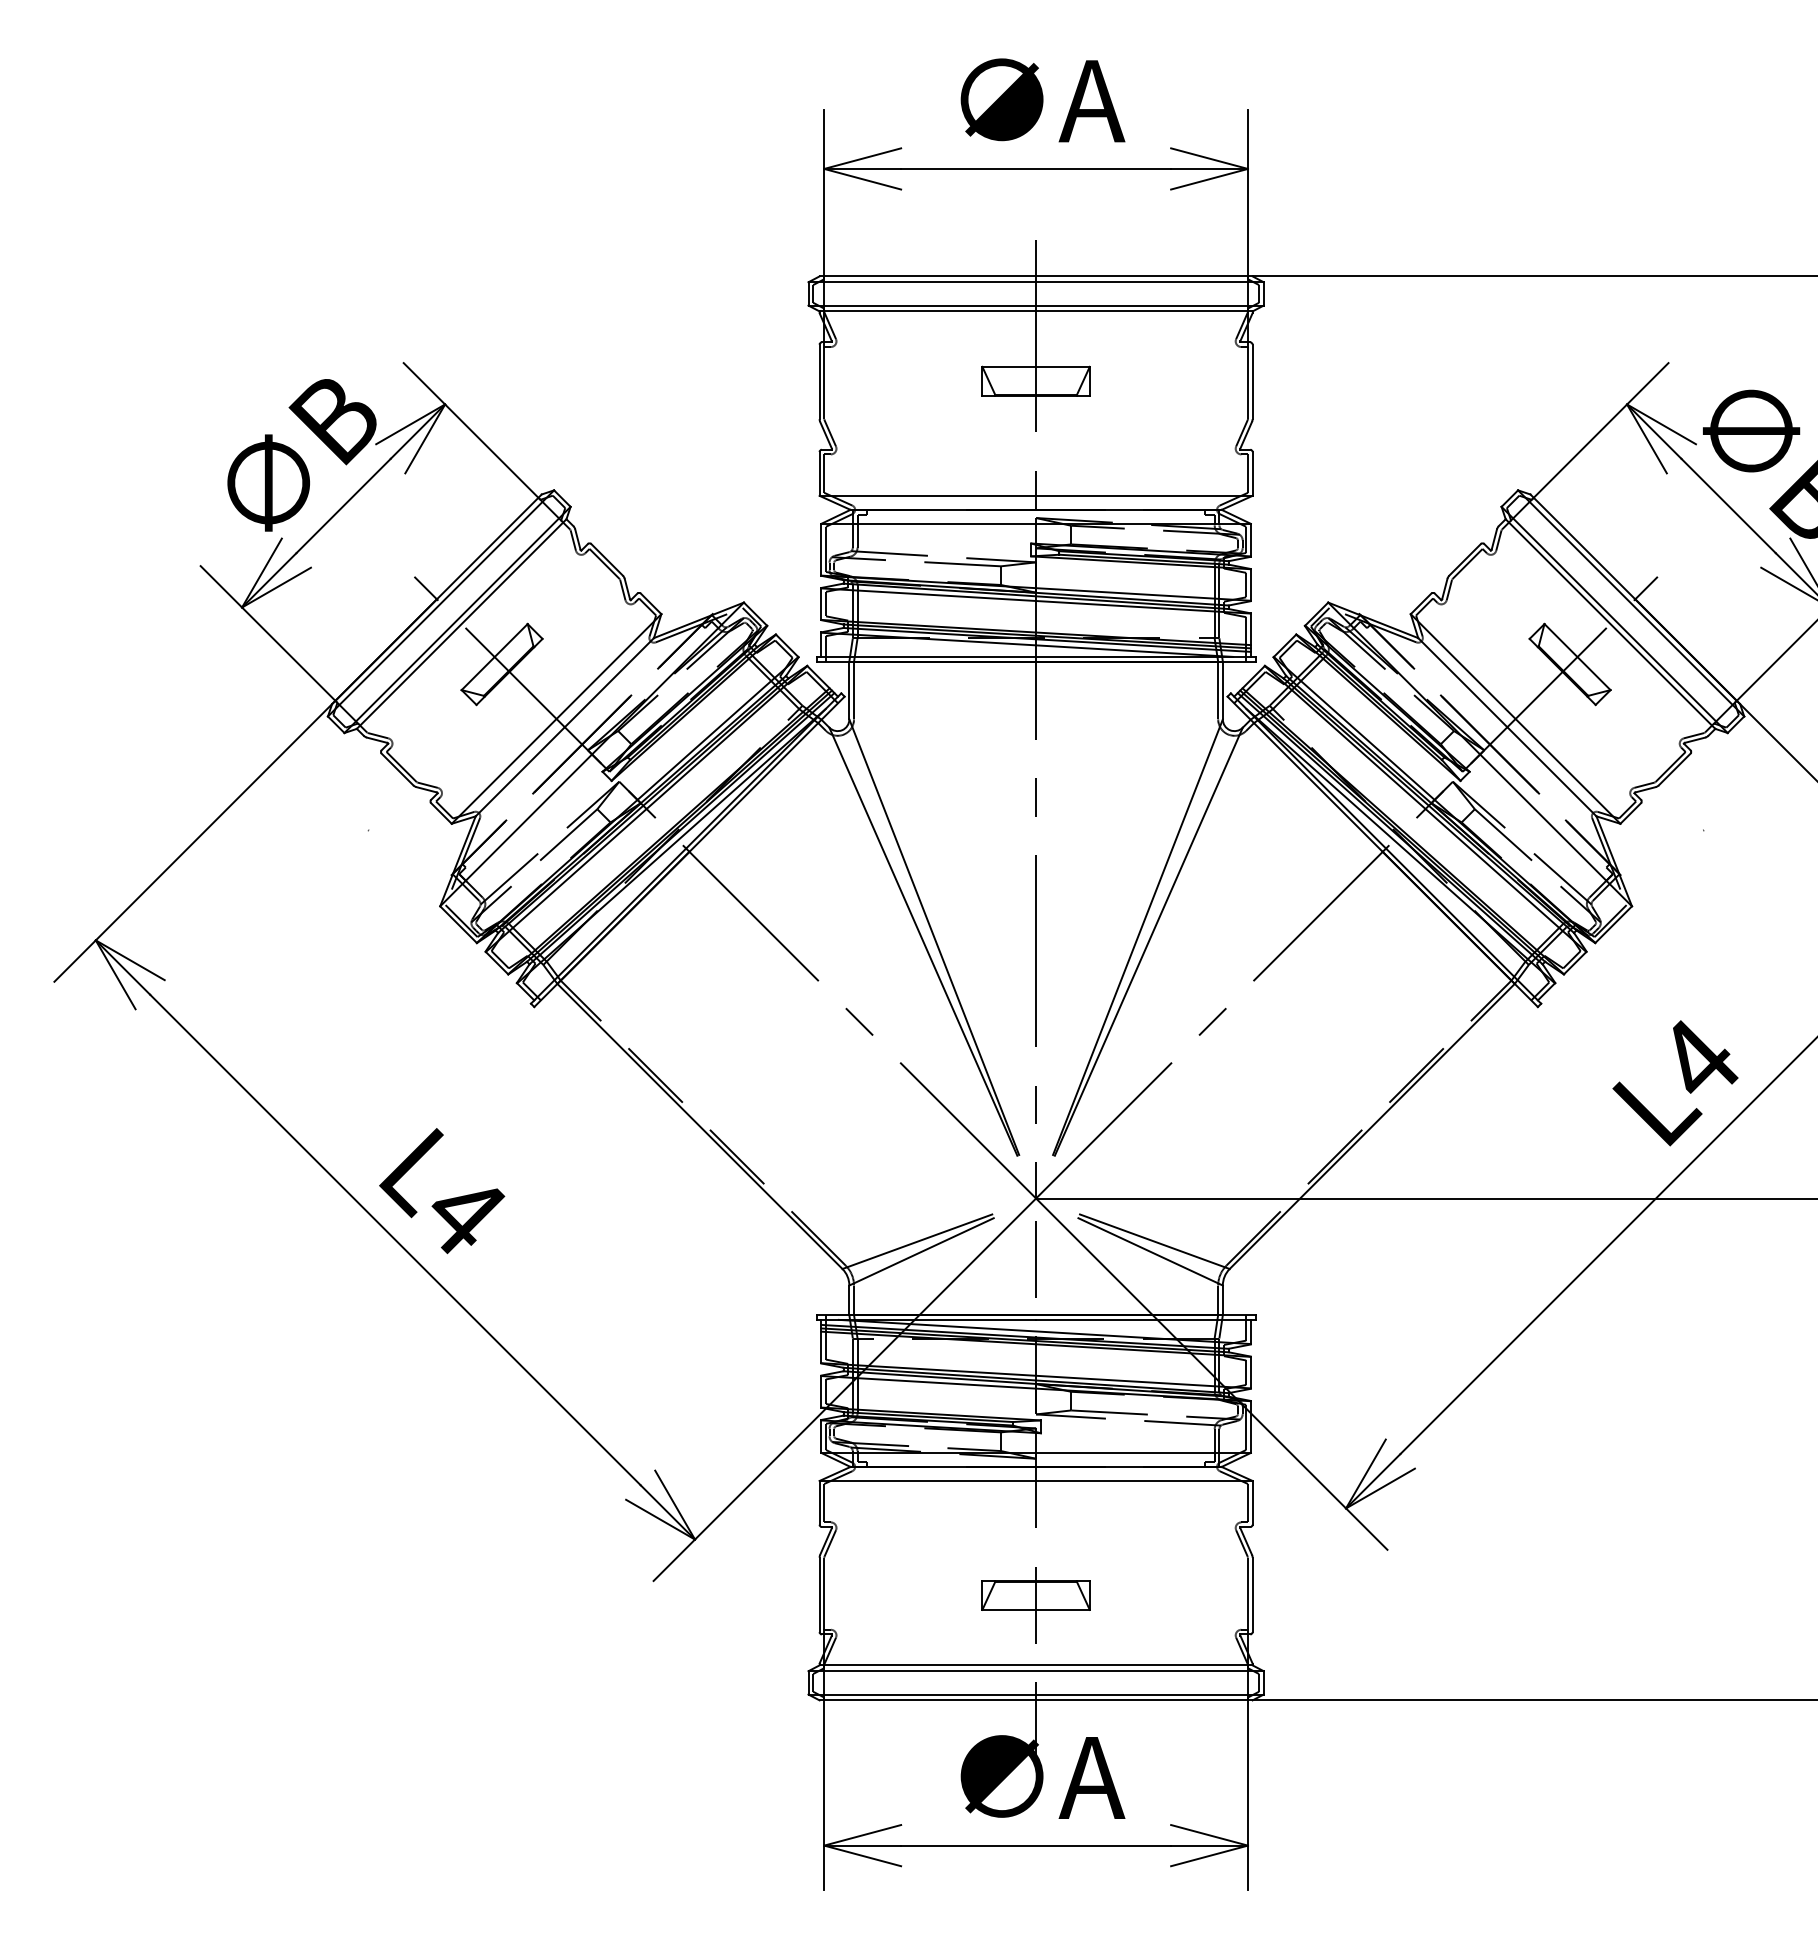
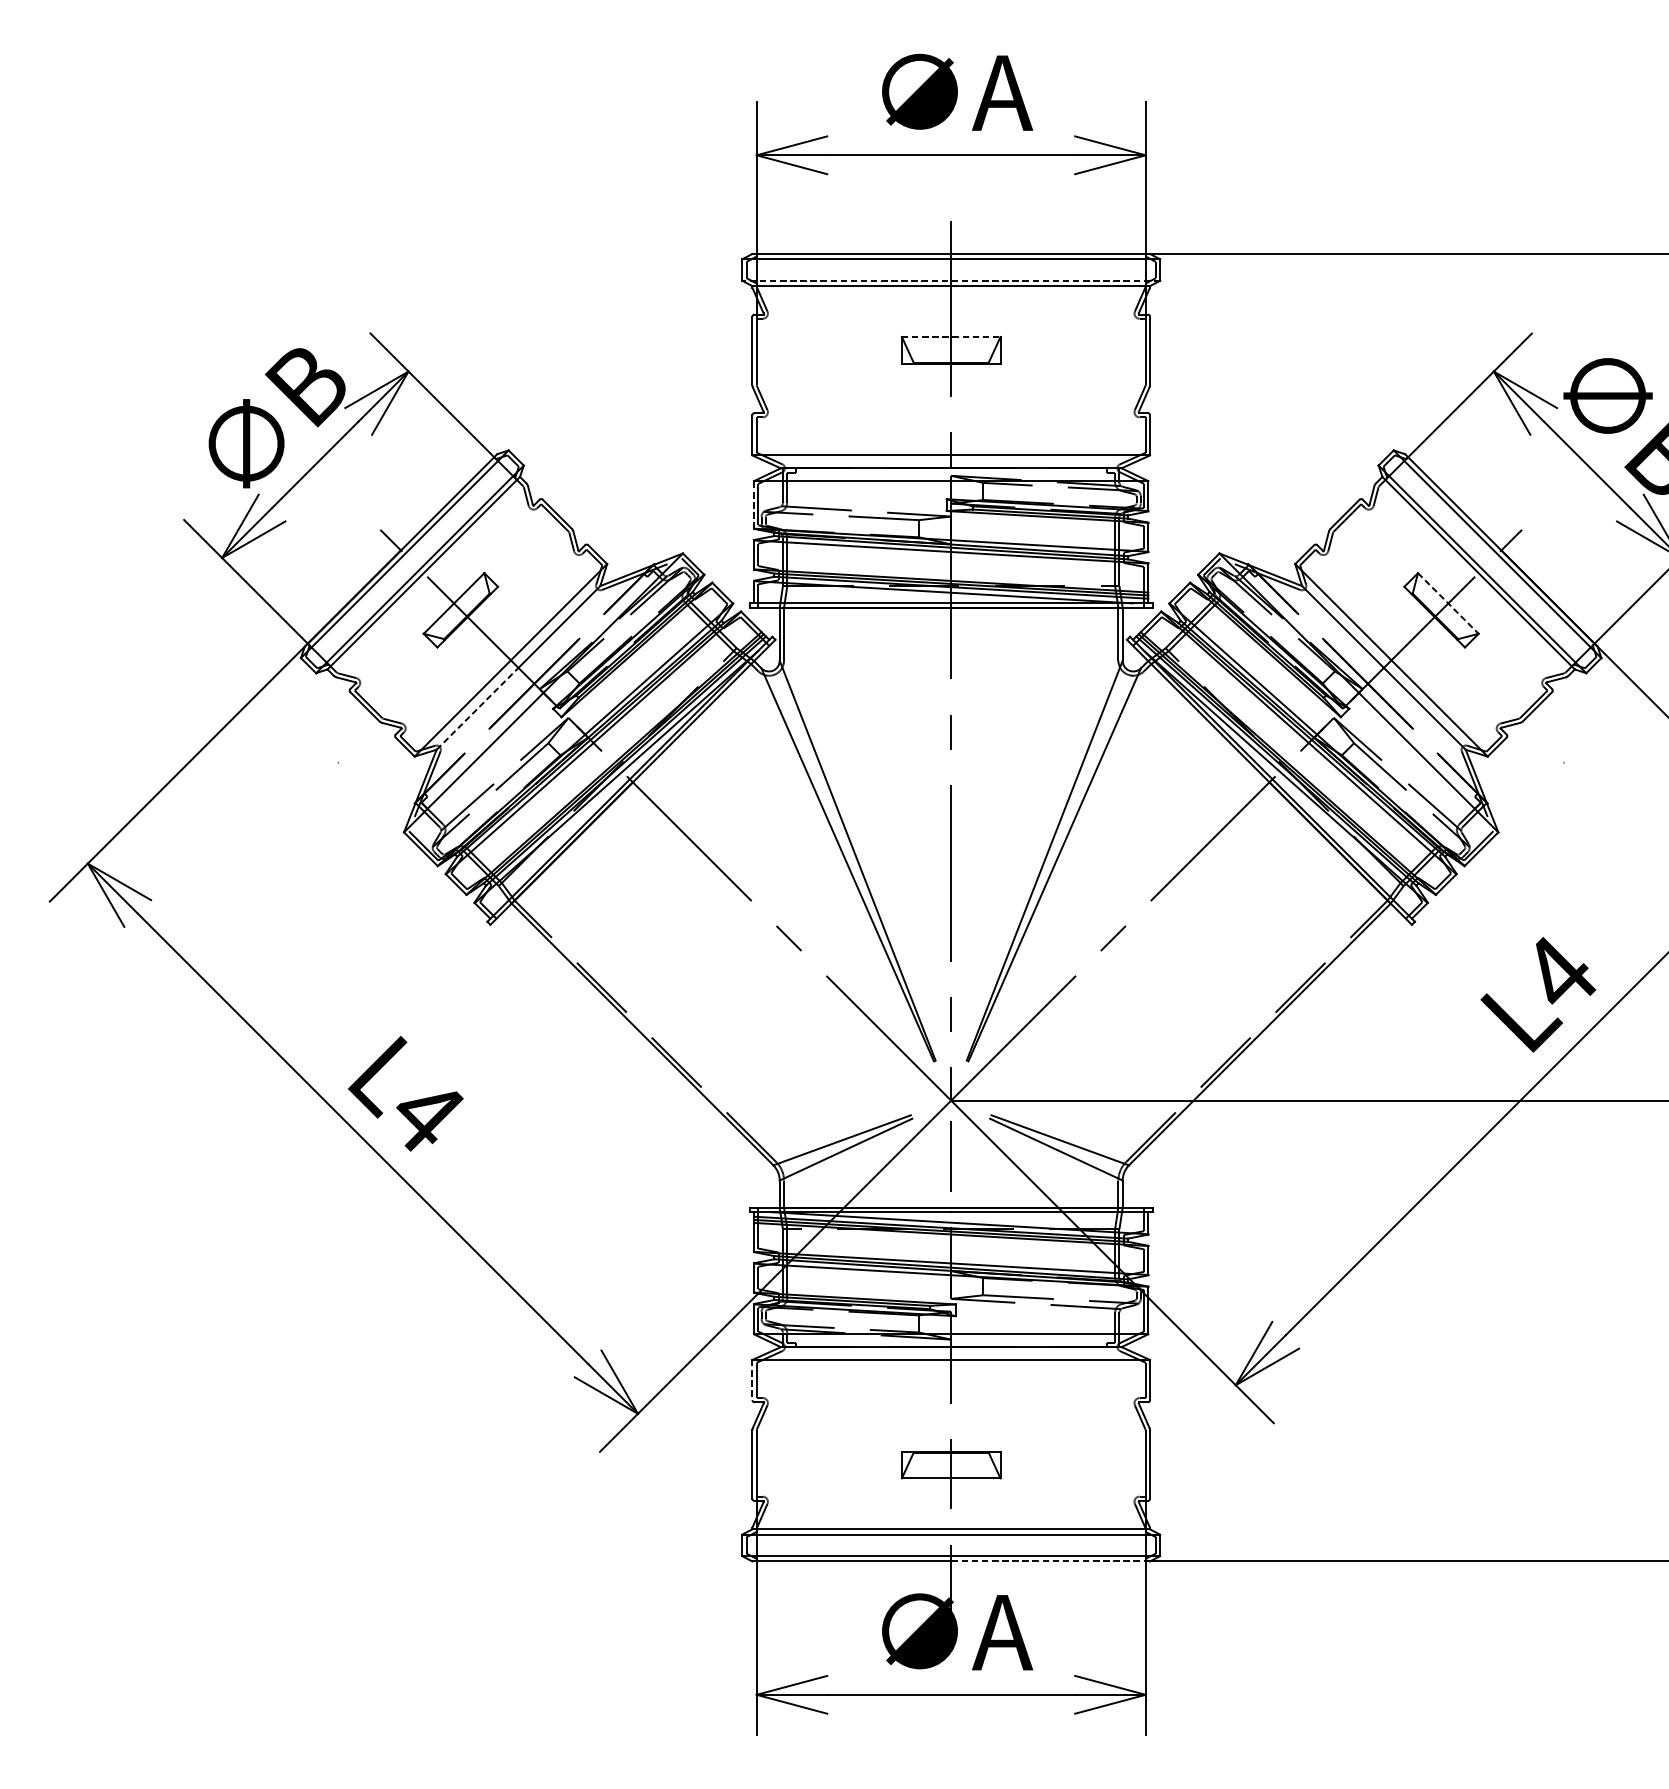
line: (1036, 305) -> (951, 280), solid -> dashed
line: (1036, 366) -> (951, 336), solid -> dashed
line: (821, 549) -> (754, 504), solid -> dashed
line: (1577, 657) -> (1448, 603), solid -> dashed
line: (520, 771) -> (477, 708), solid -> dashed
line: (819, 1502) -> (752, 1379), solid -> dashed
line: (1143, 1700) -> (1049, 1561), solid -> dashed

